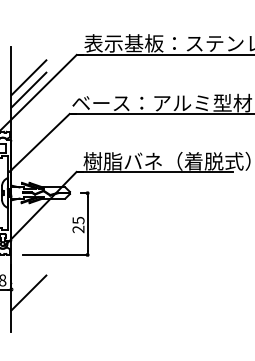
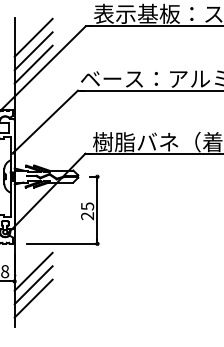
line: (28, 65) -> (33, 37), added
line: (28, 280) -> (33, 271), added
line: (28, 304) -> (33, 297), added

